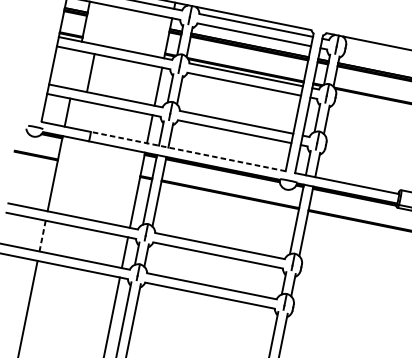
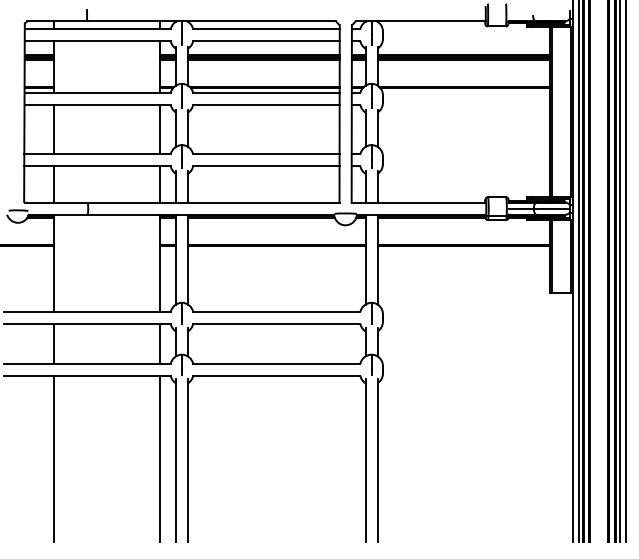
line: (91, 73) -> (54, 129), moved
line: (188, 151) -> (213, 202), dashed -> solid
line: (42, 235) -> (54, 343), dashed -> solid

